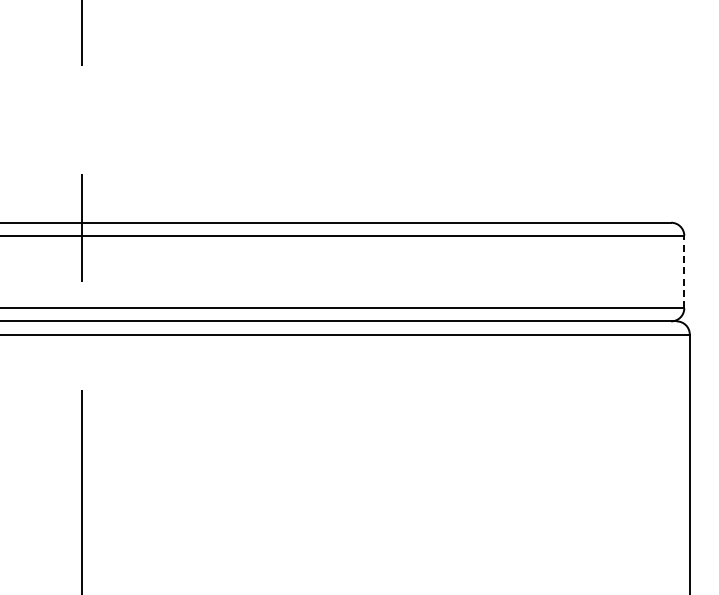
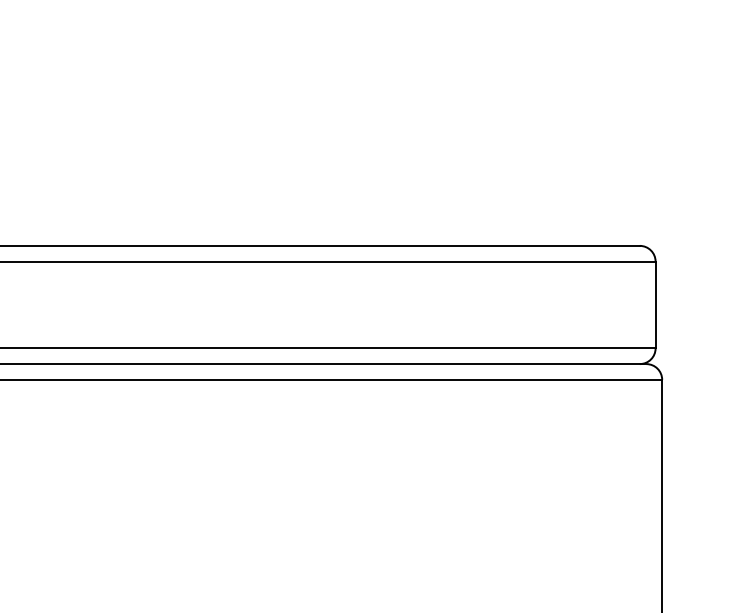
line: (684, 271) -> (655, 304), dashed -> solid

